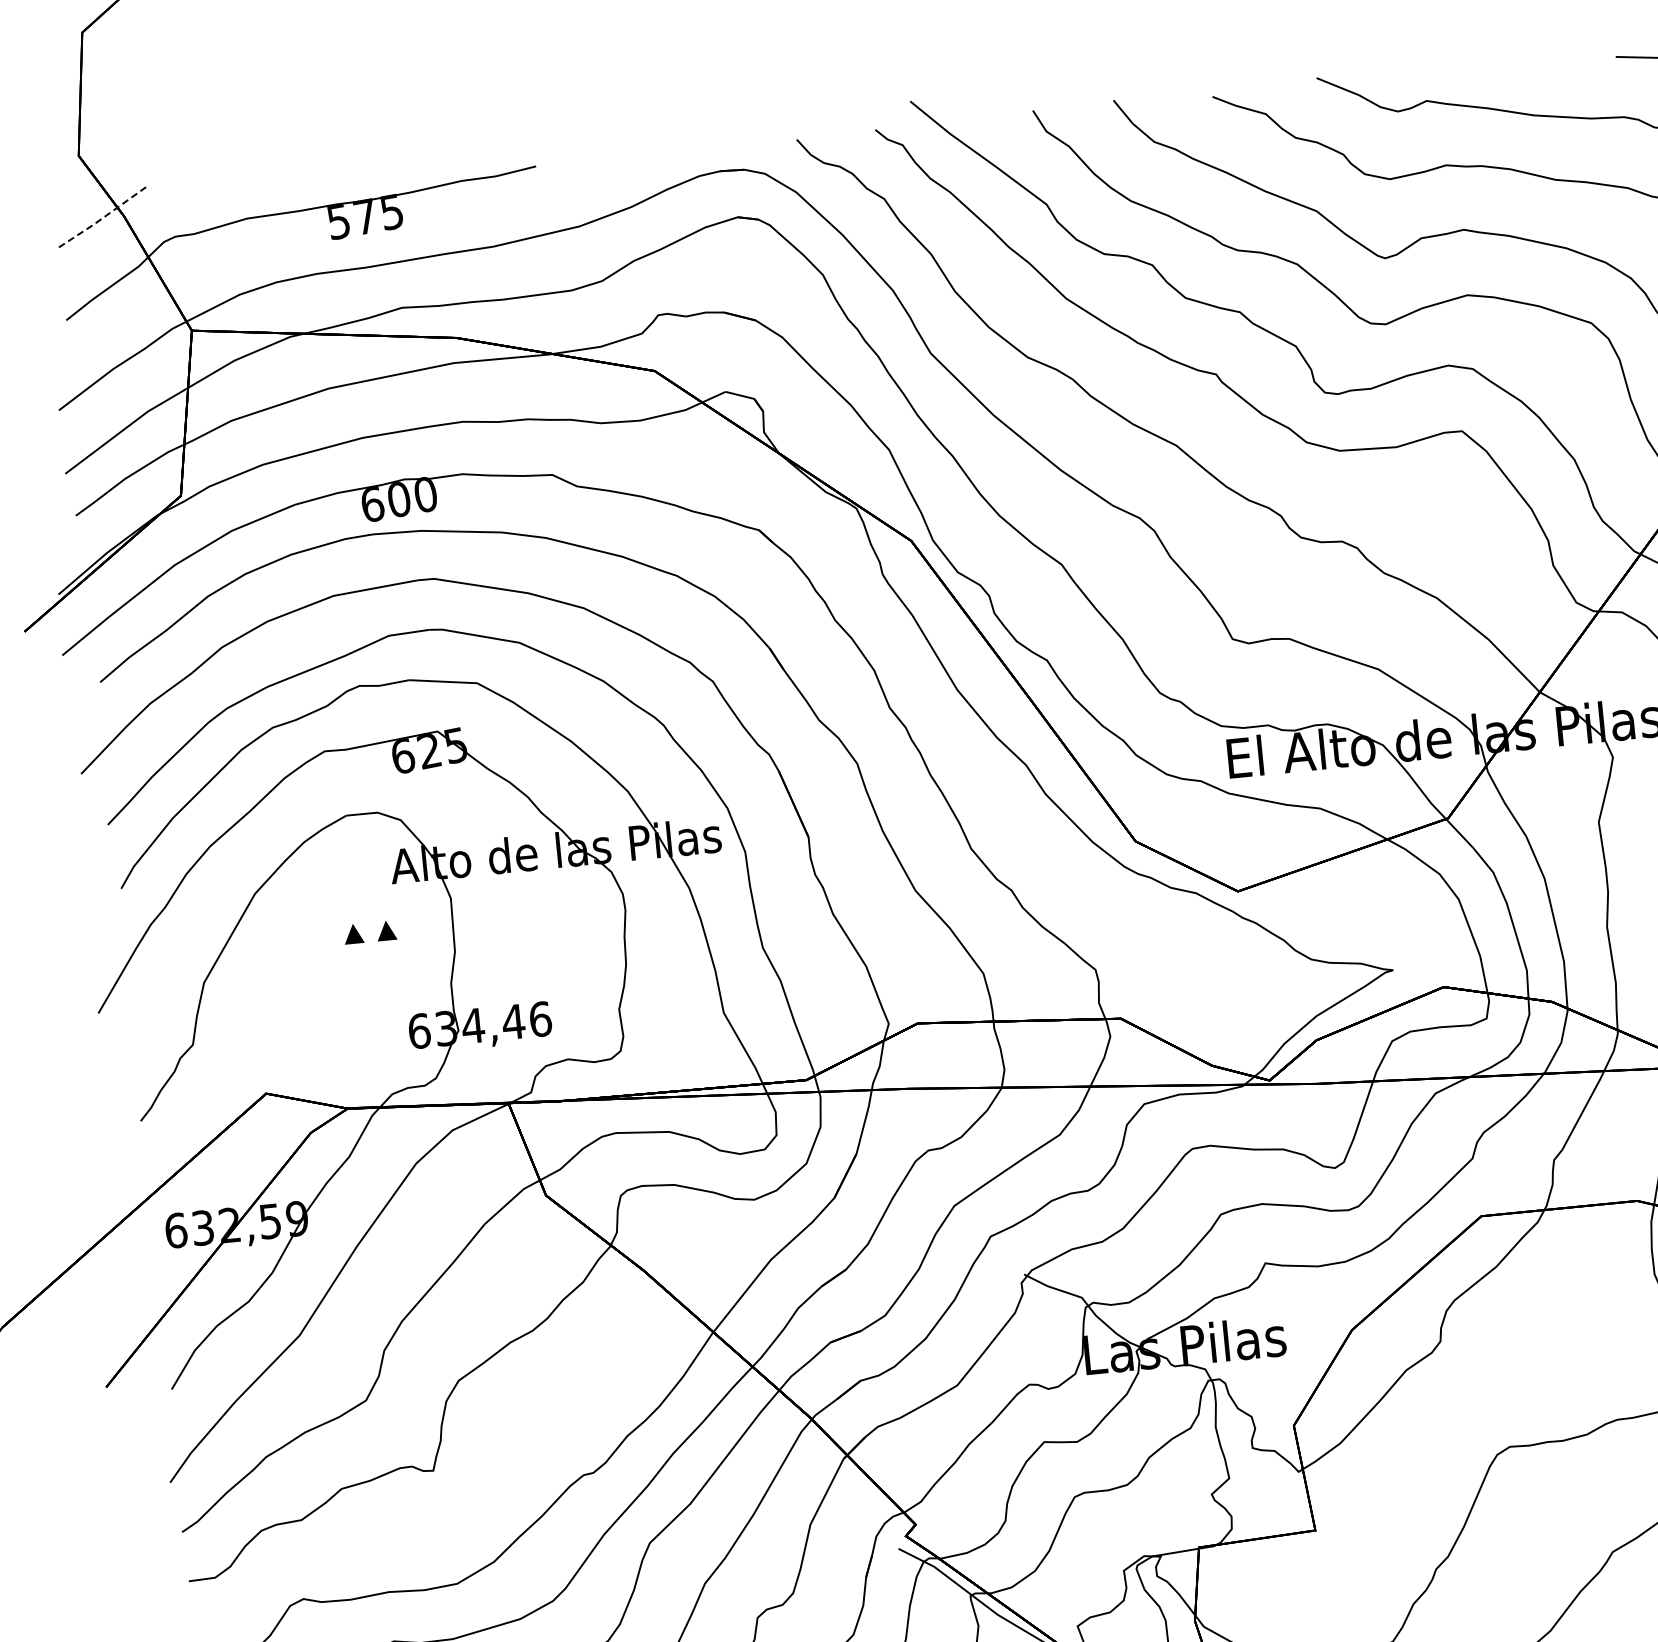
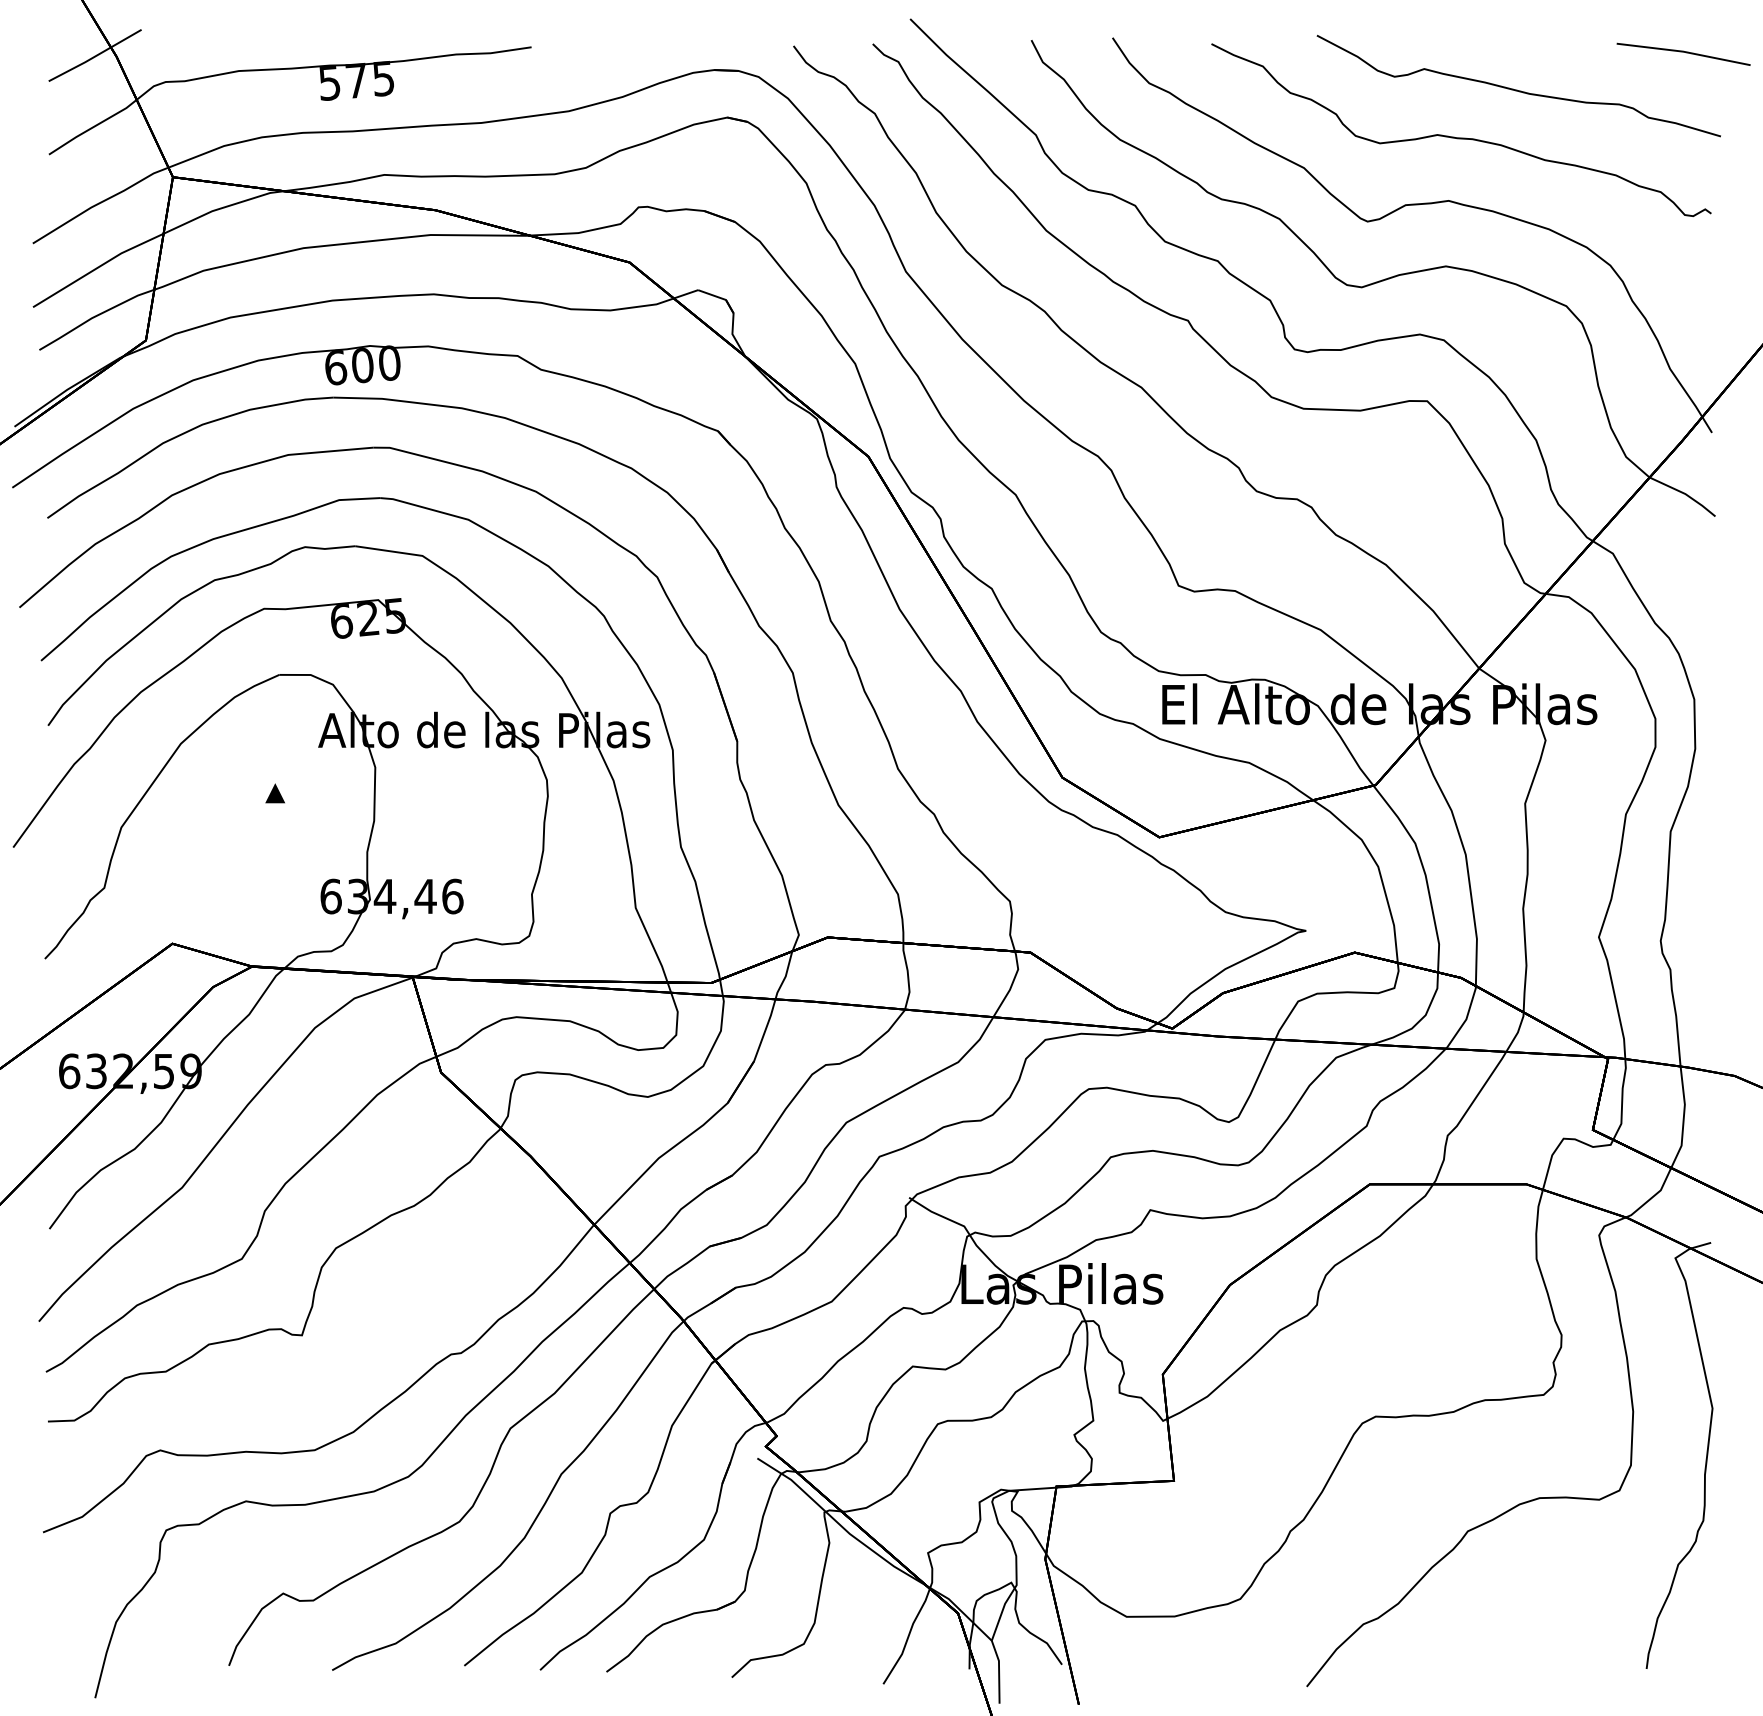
line: (103, 218) -> (95, 56), dashed -> solid
part: (385, 930) -> (307, 793), removed

